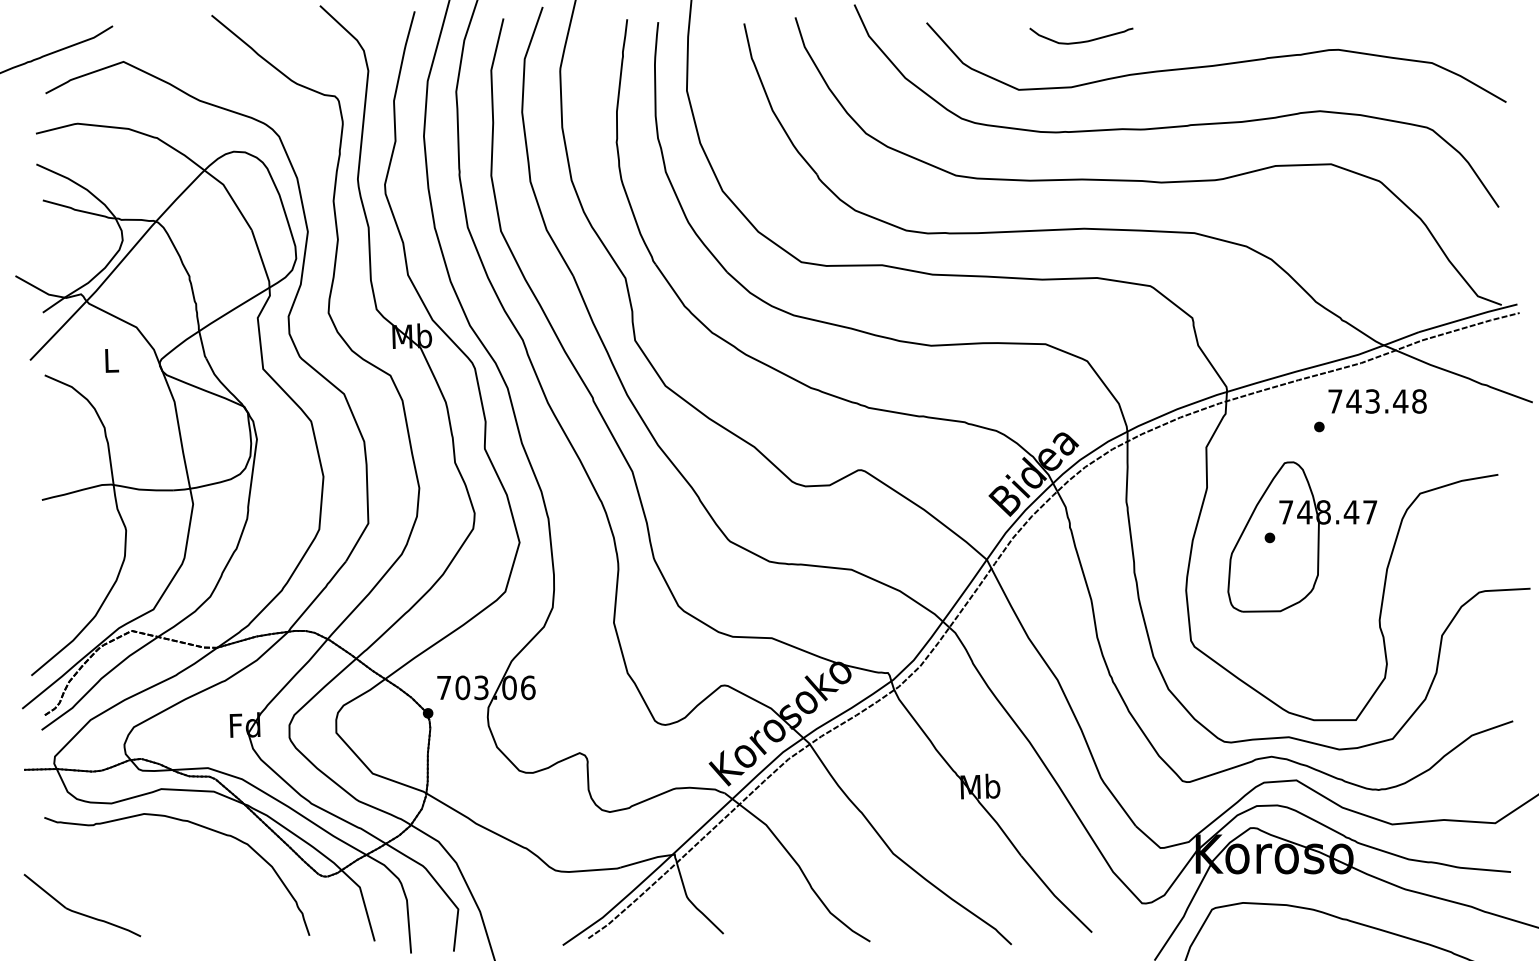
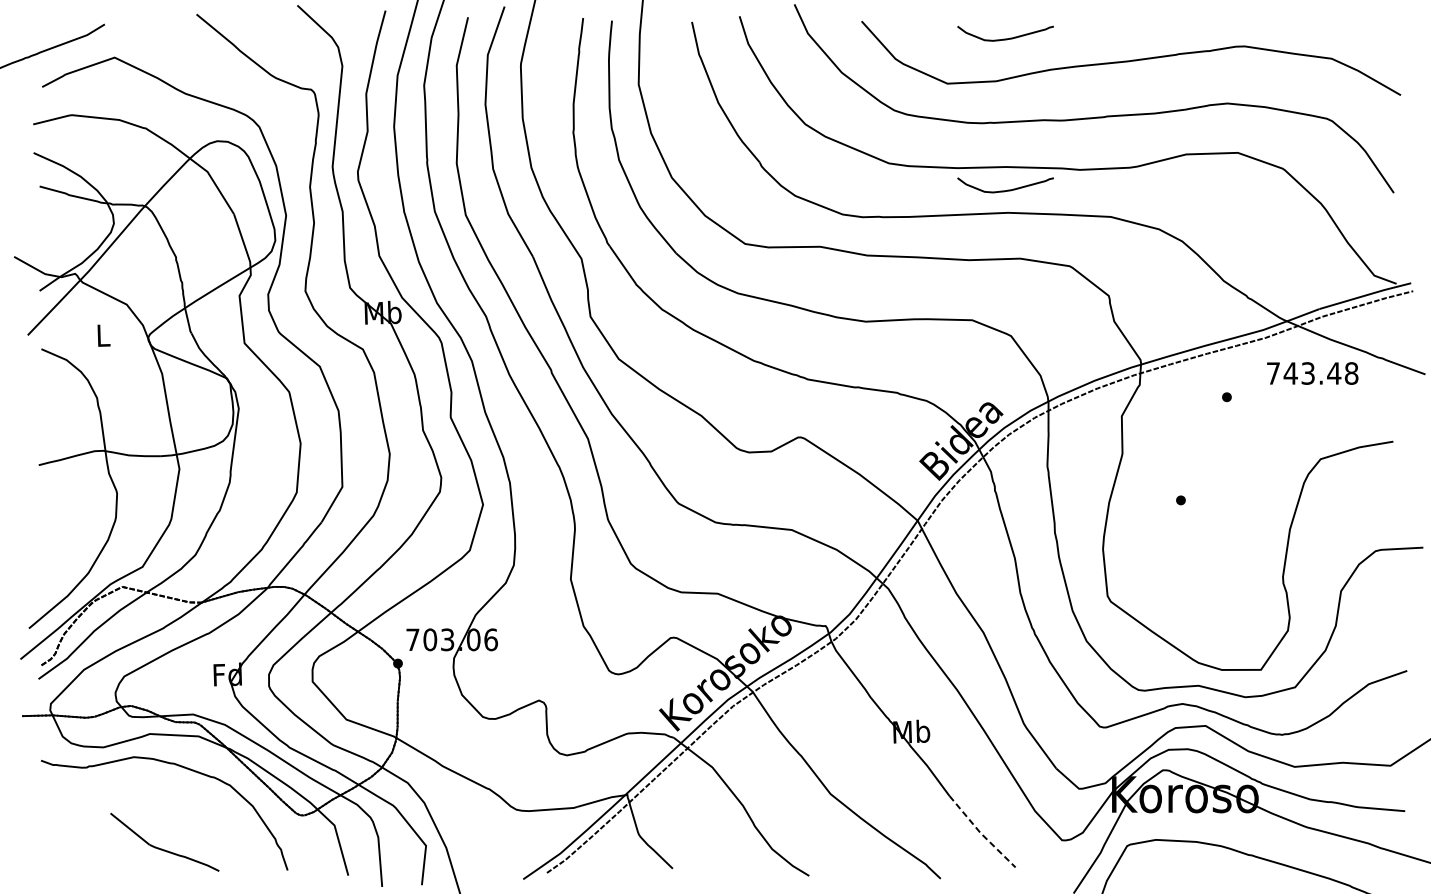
curve: (1081, 204) -> (1005, 190), added
text: (1377, 401) -> (1312, 373), moved
part: (1302, 536) -> (1211, 499), removed
line: (1054, 895) -> (980, 832), solid -> dashed
part: (80, 912) -> (163, 848), moved

